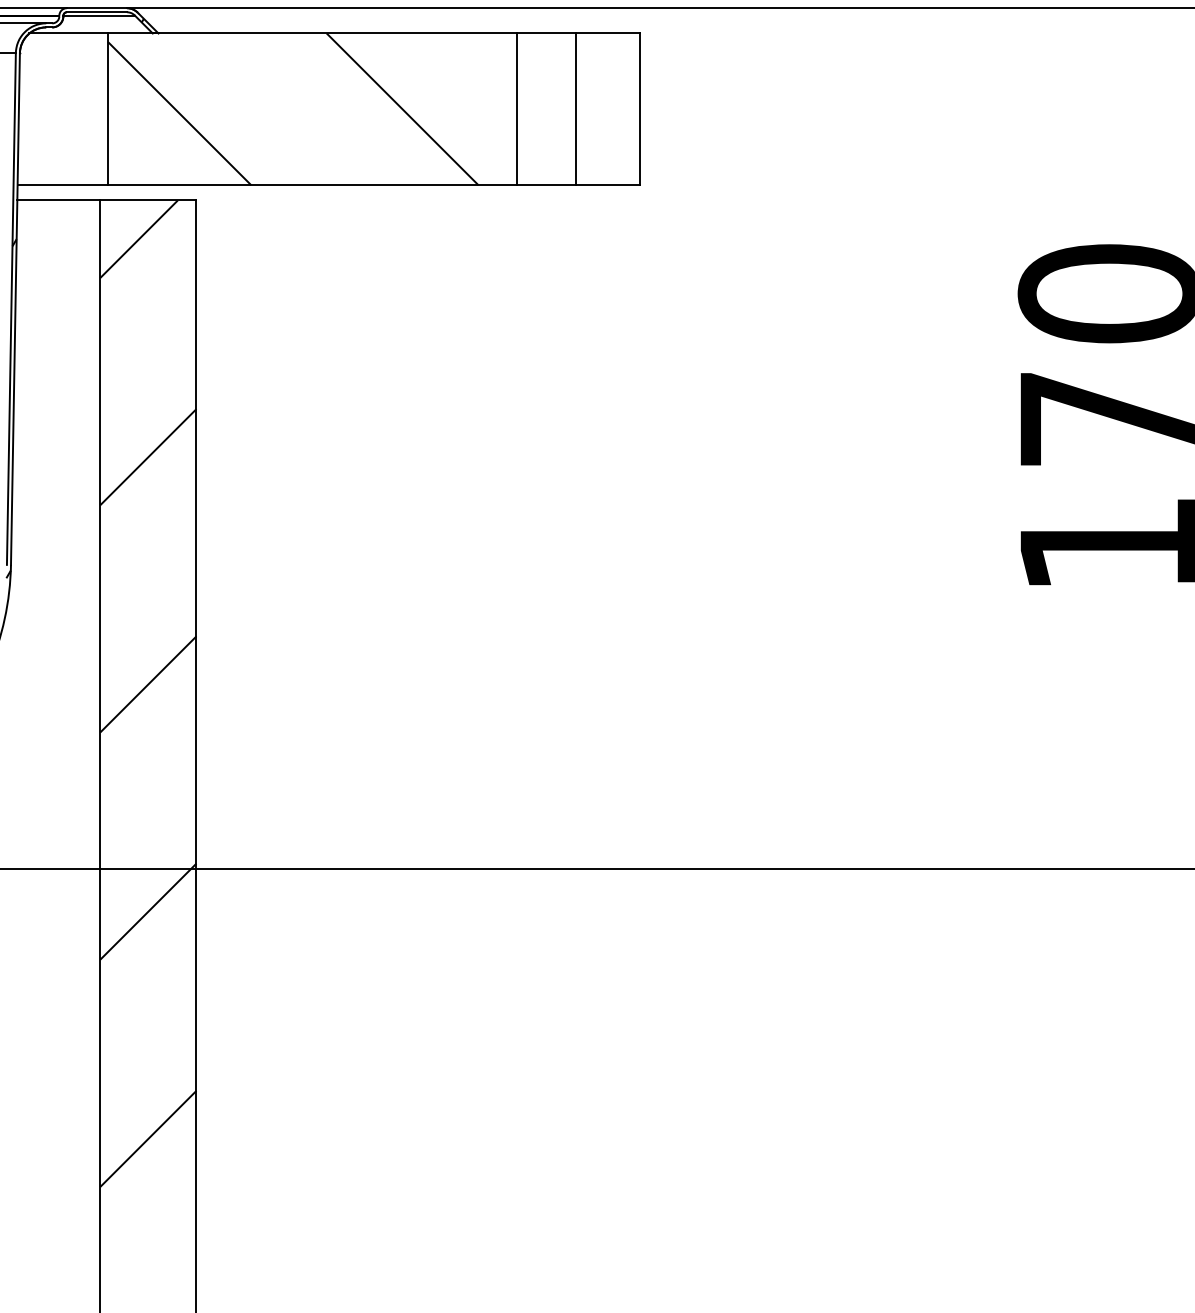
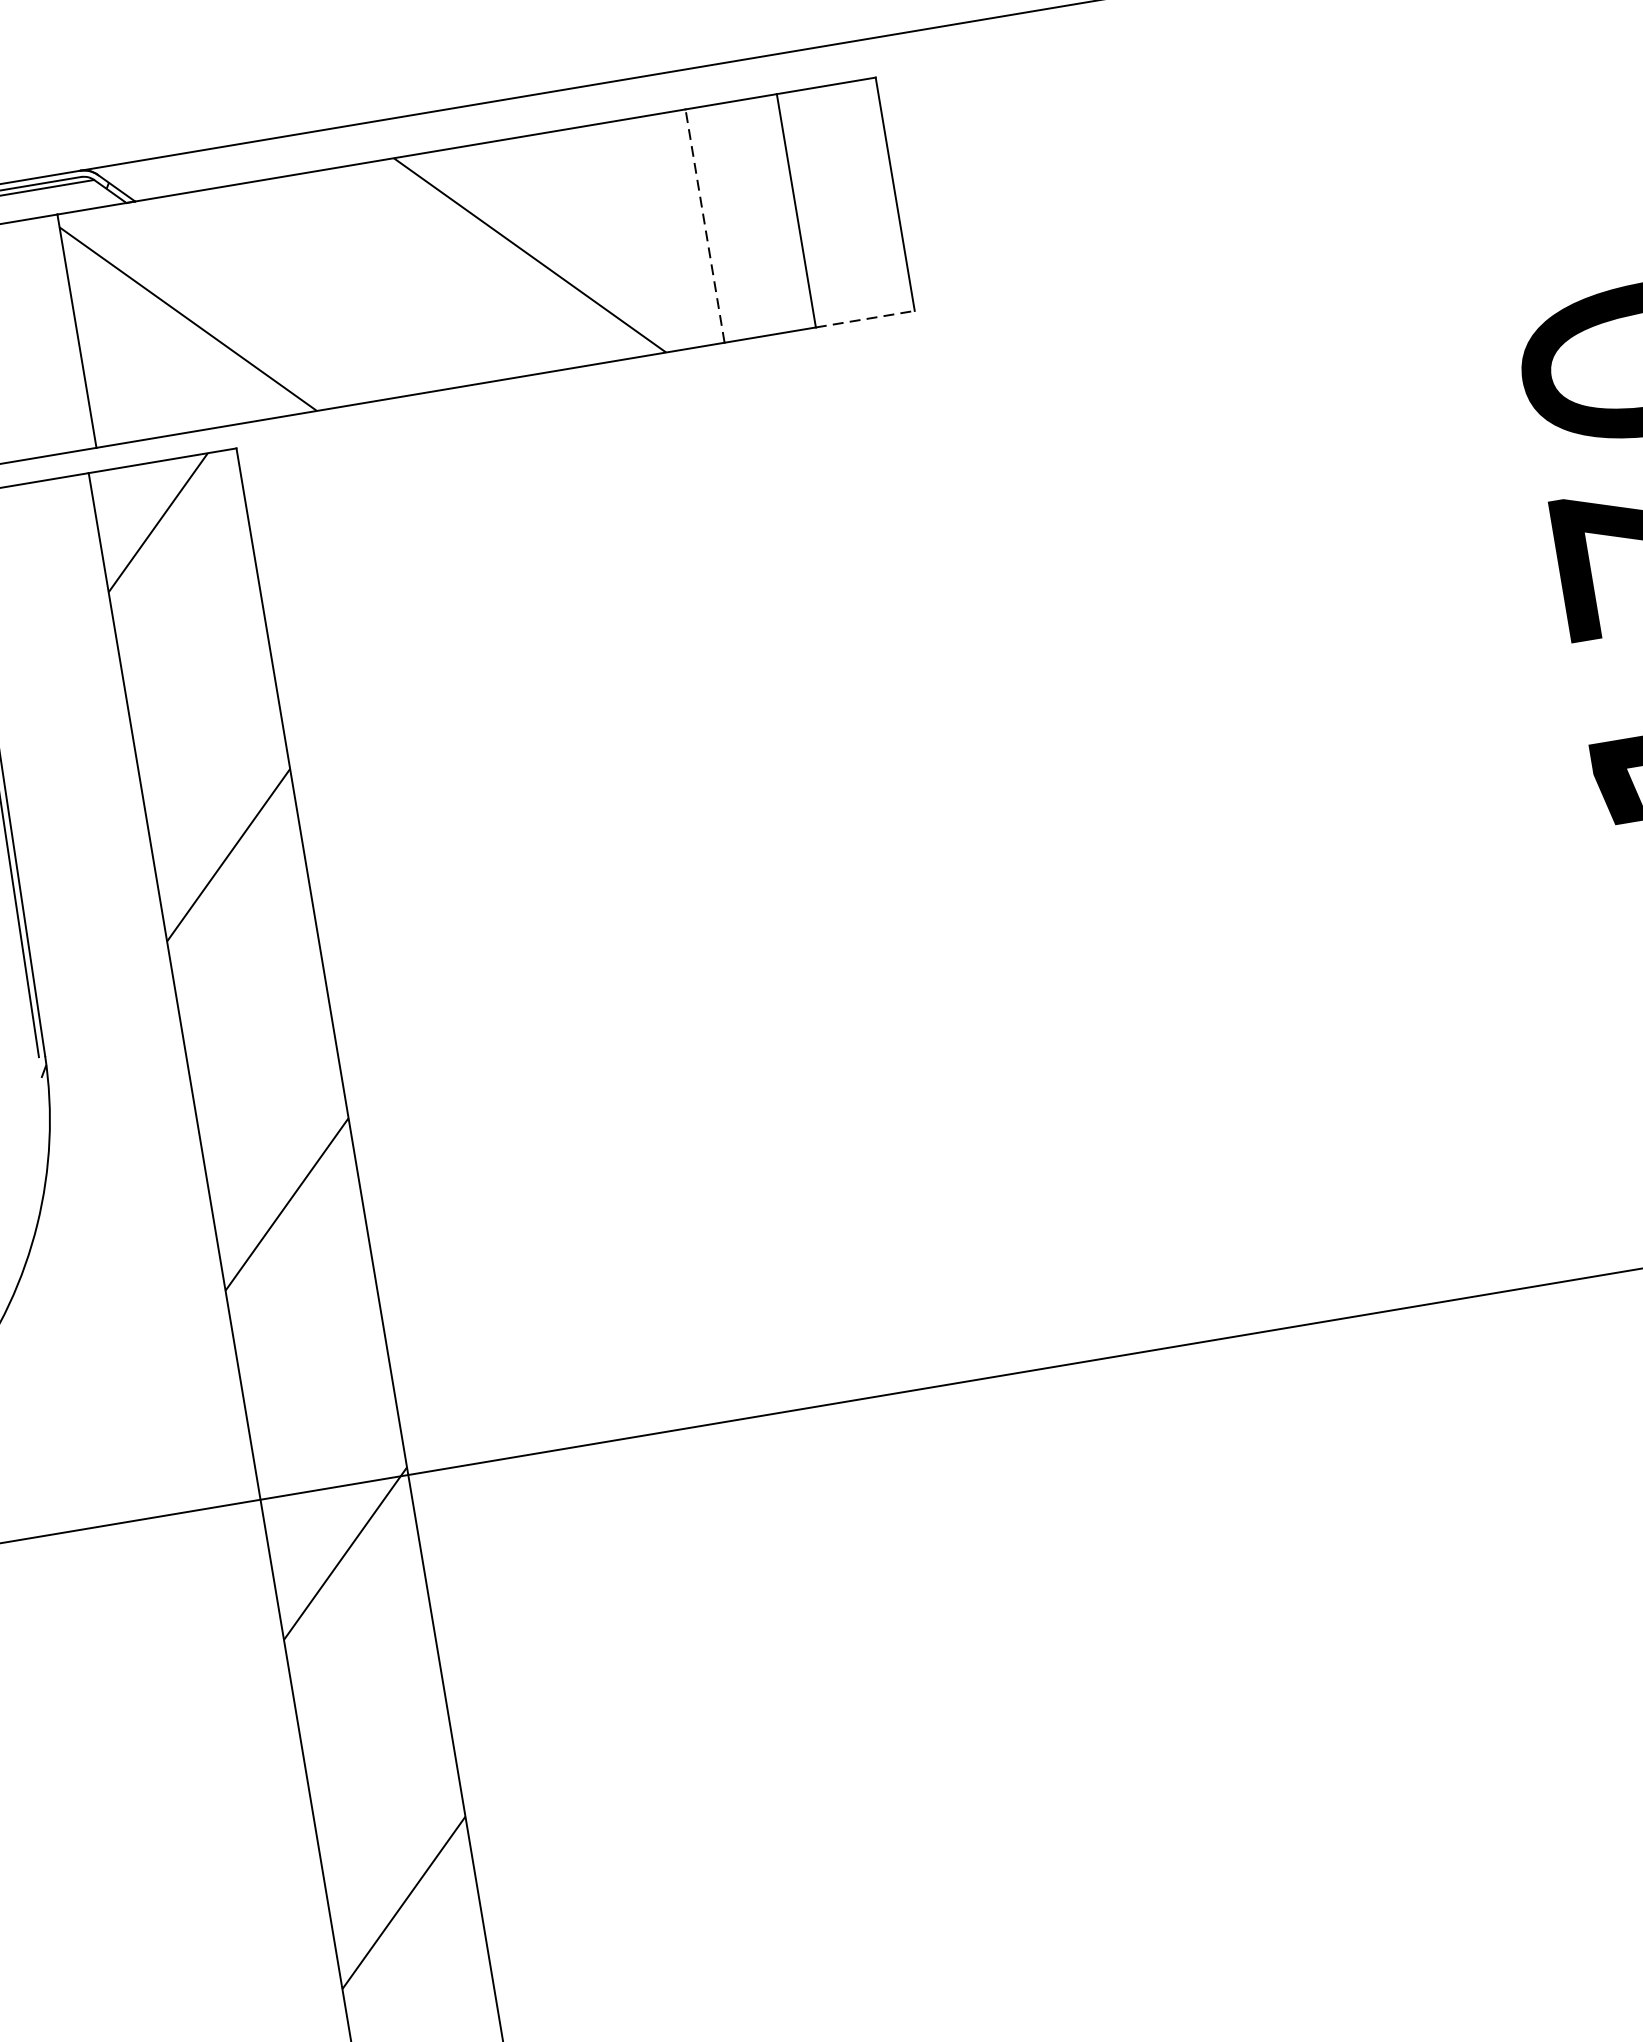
line: (516, 109) -> (704, 226), solid -> dashed
line: (608, 185) -> (865, 319), solid -> dashed

